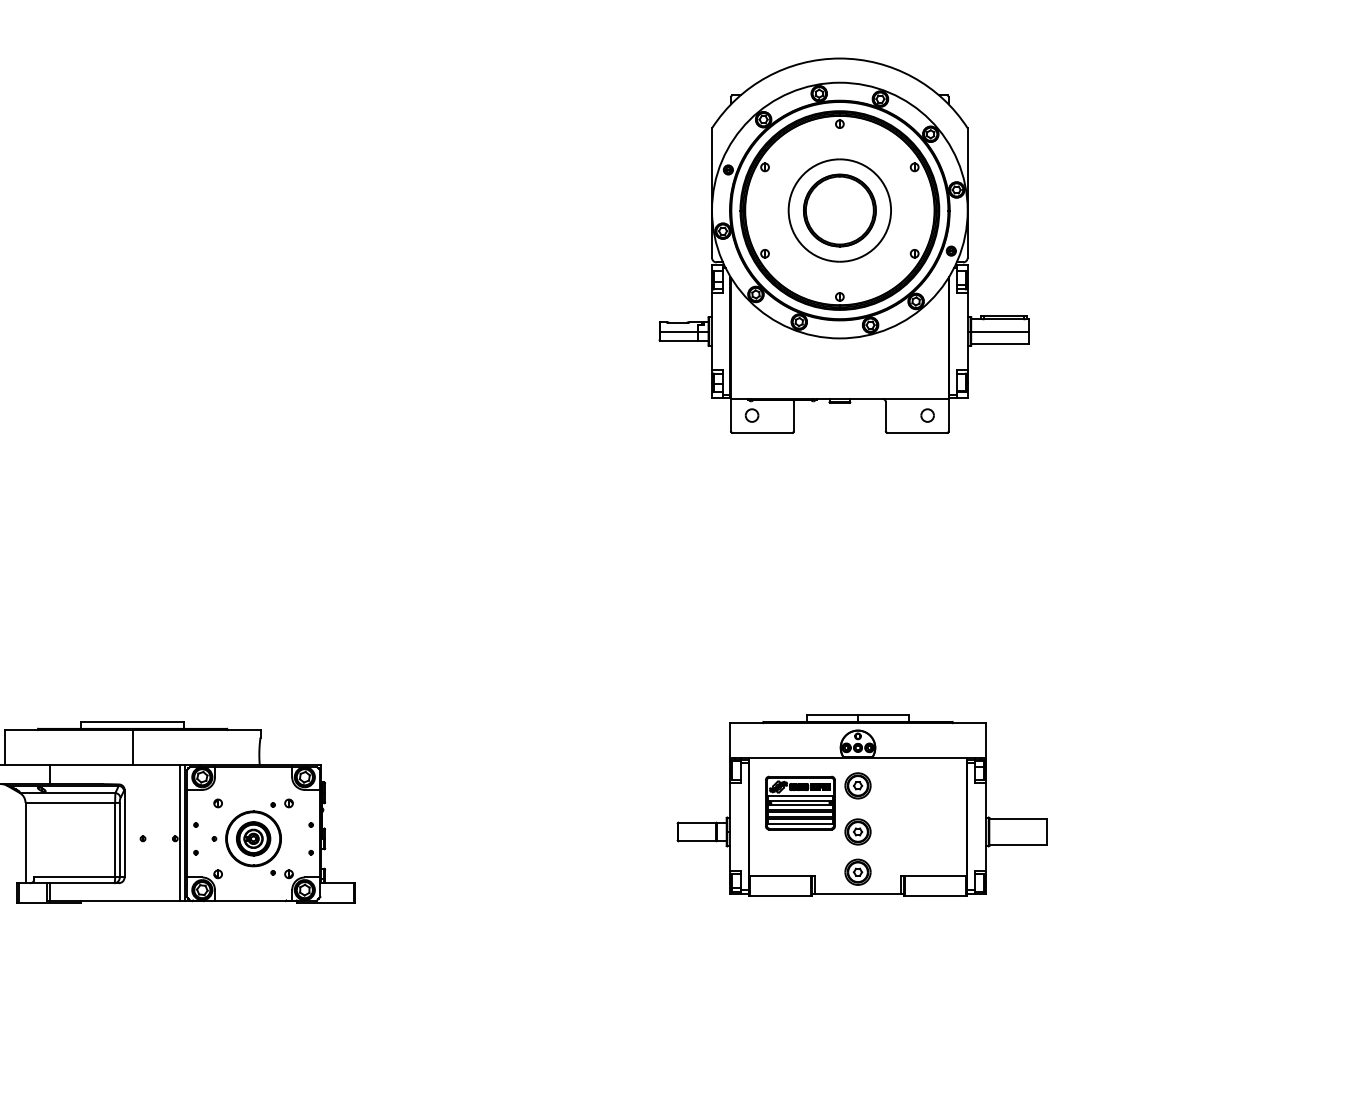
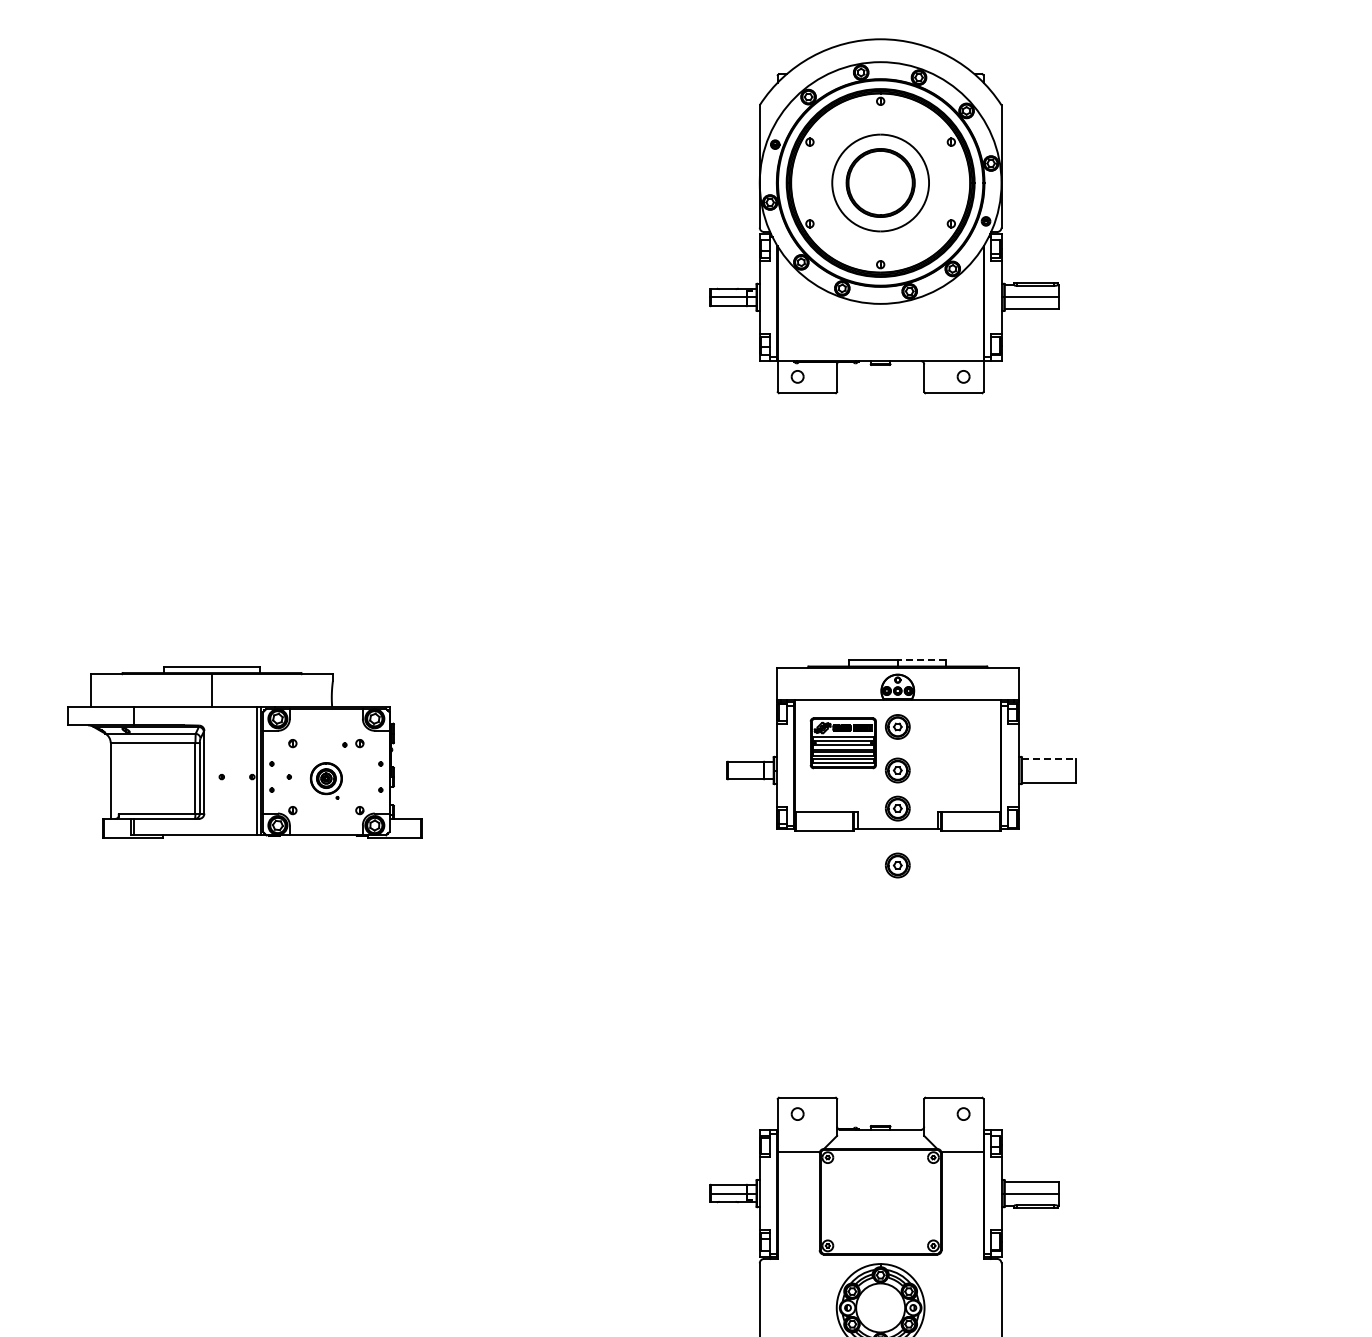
line: (883, 715) -> (921, 660), solid -> dashed
line: (1018, 819) -> (1049, 758), solid -> dashed
part: (253, 842) -> (326, 780), size x0.6
part: (857, 932) -> (897, 865), added

